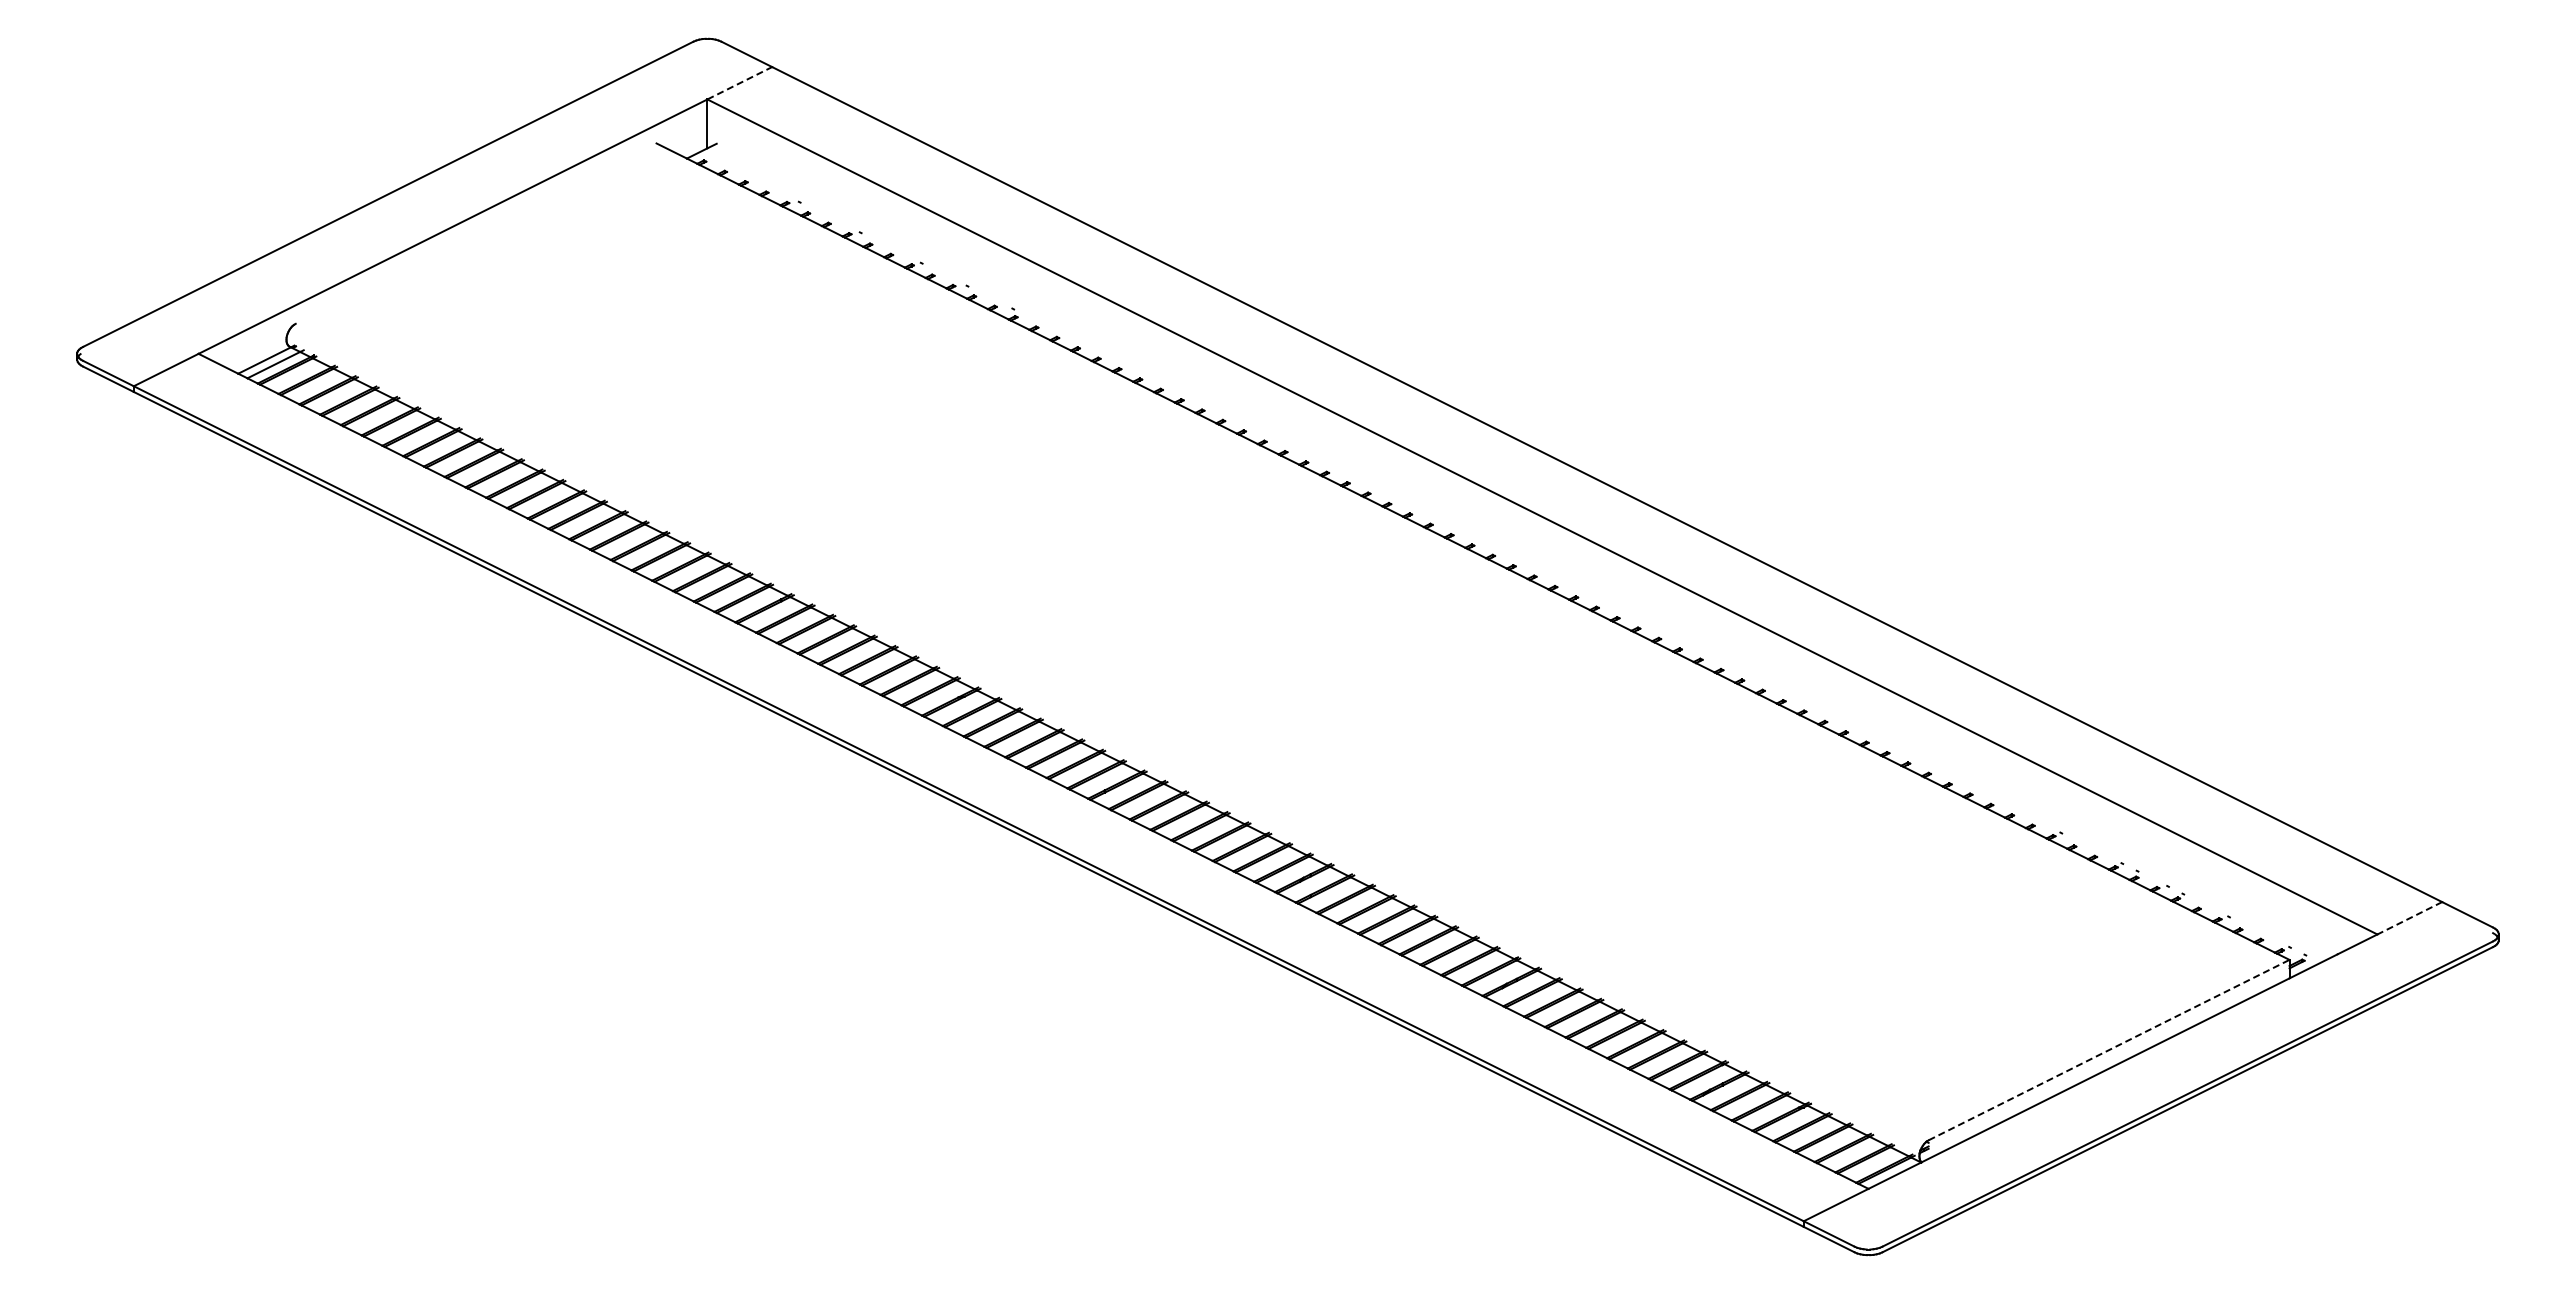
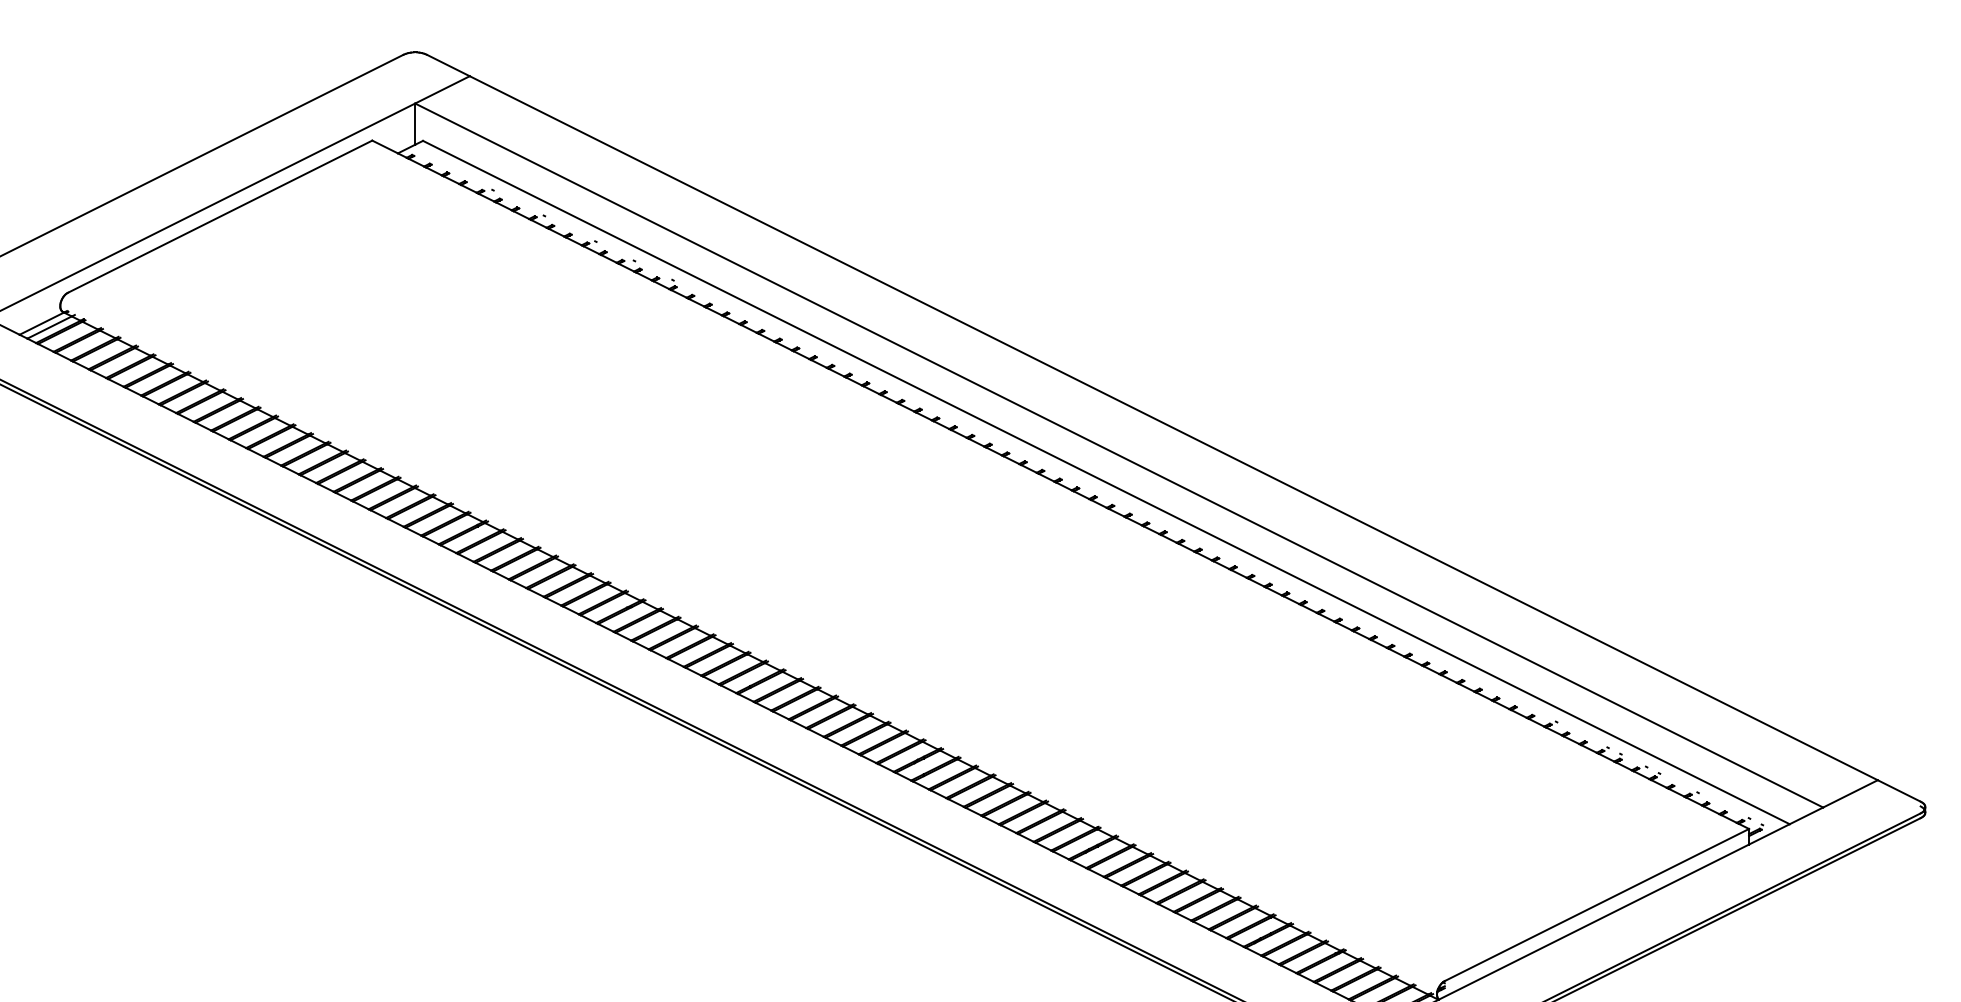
line: (740, 83) -> (443, 90), dashed -> solid
line: (475, 233) -> (219, 216), added
line: (1526, 548) -> (1105, 482), added
line: (2409, 918) -> (1850, 794), dashed -> solid
line: (2109, 1050) -> (1597, 905), dashed -> solid

